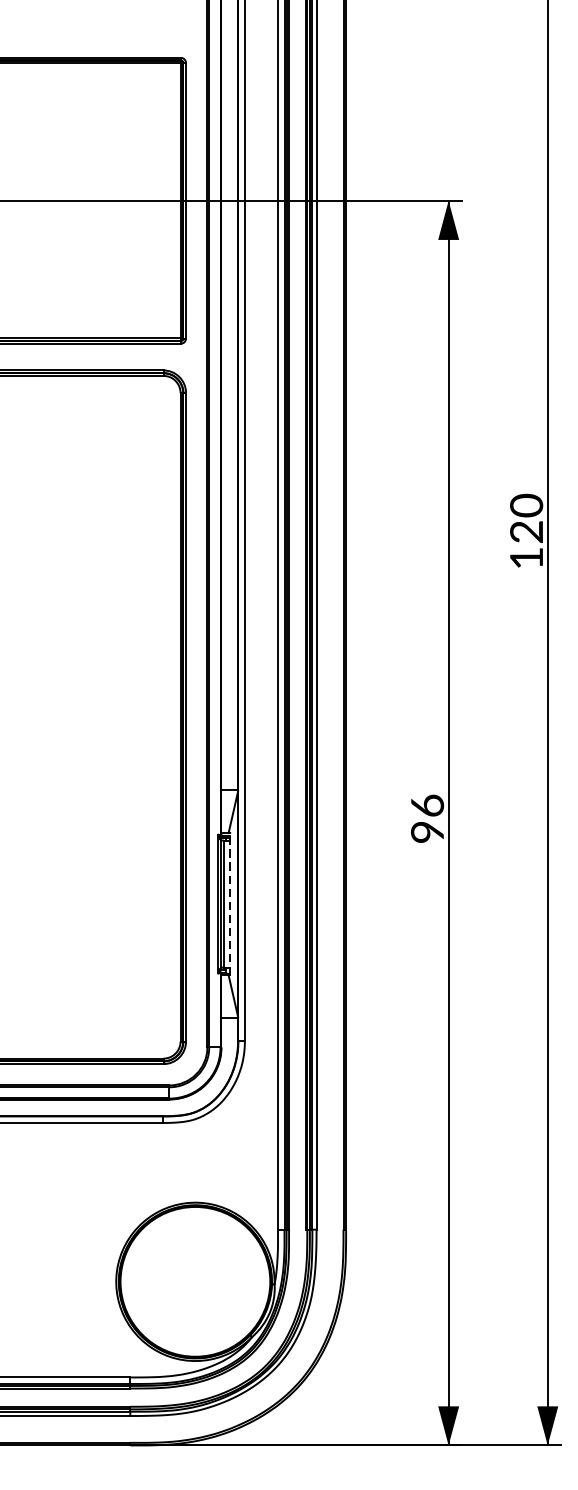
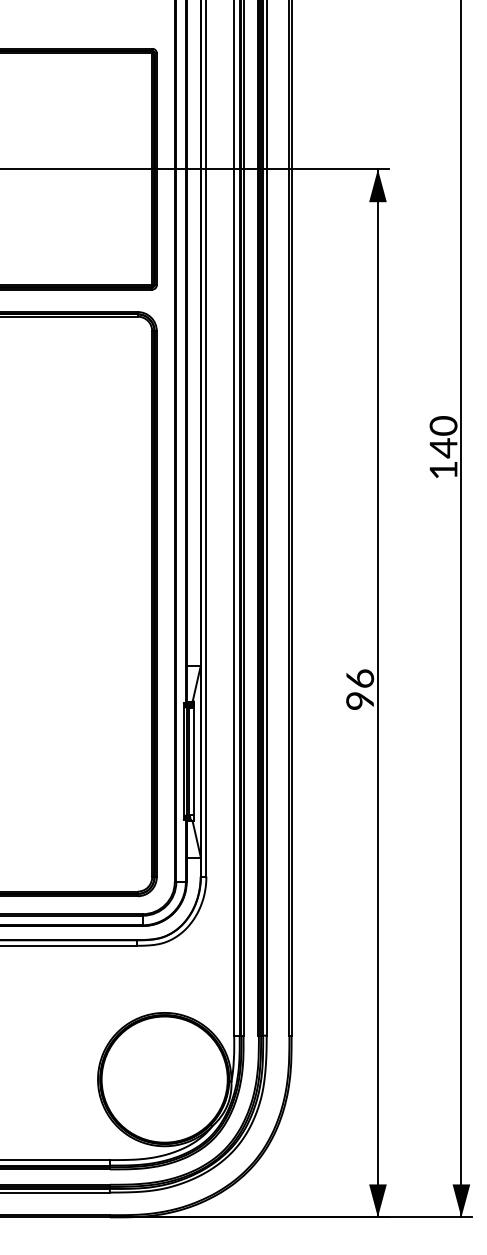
text: (526, 532) -> (443, 448), 120 -> 140
line: (229, 904) -> (193, 761), dashed -> solid

